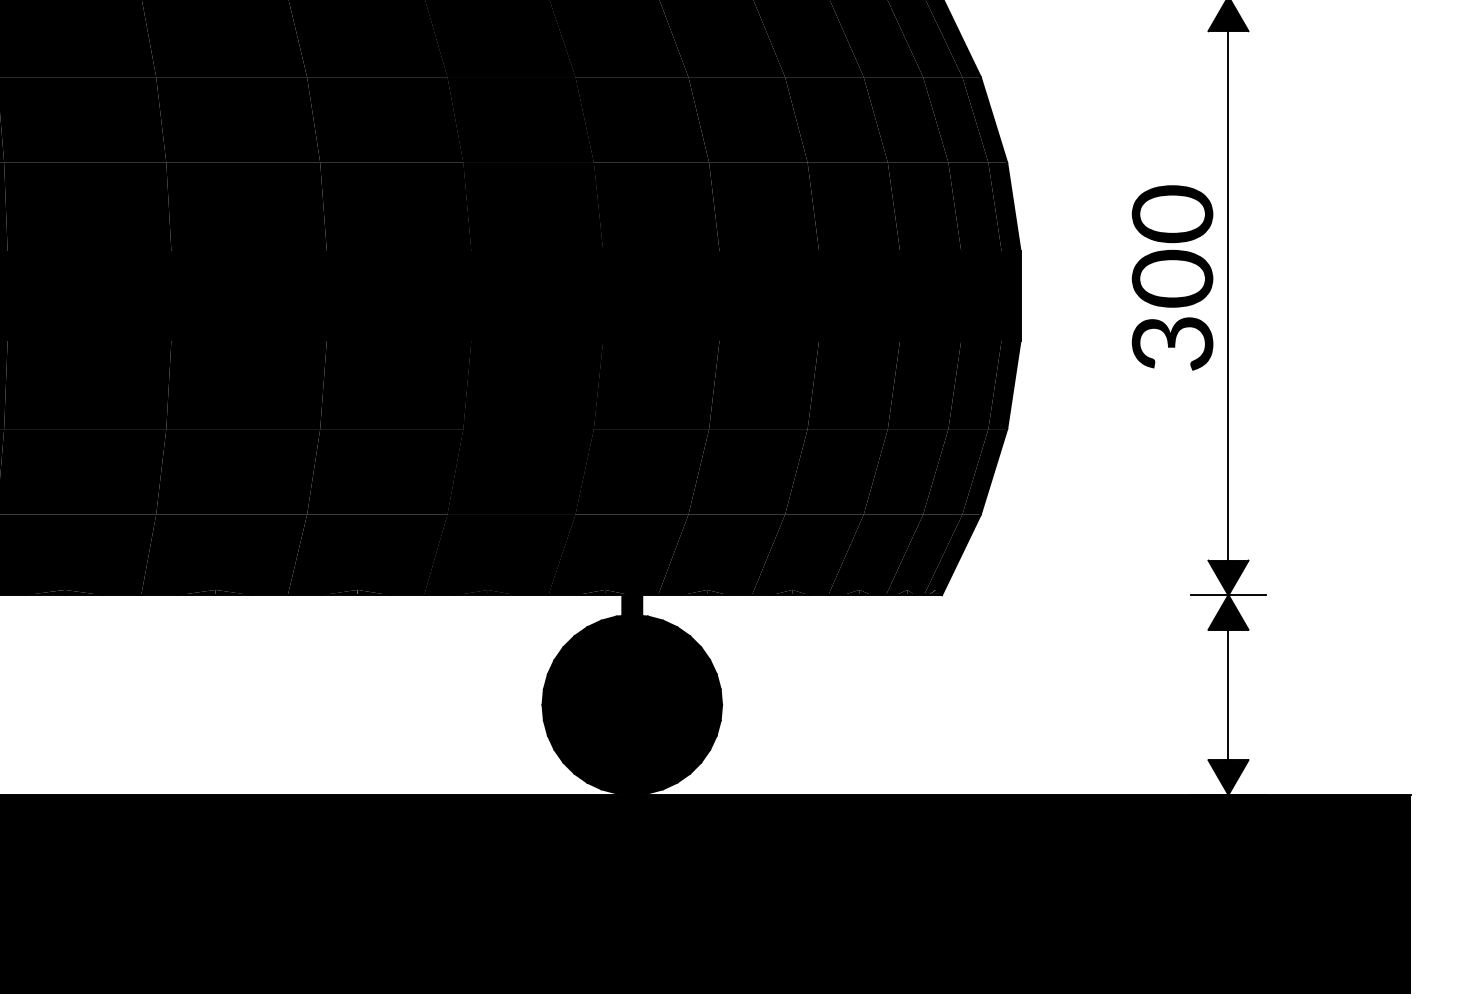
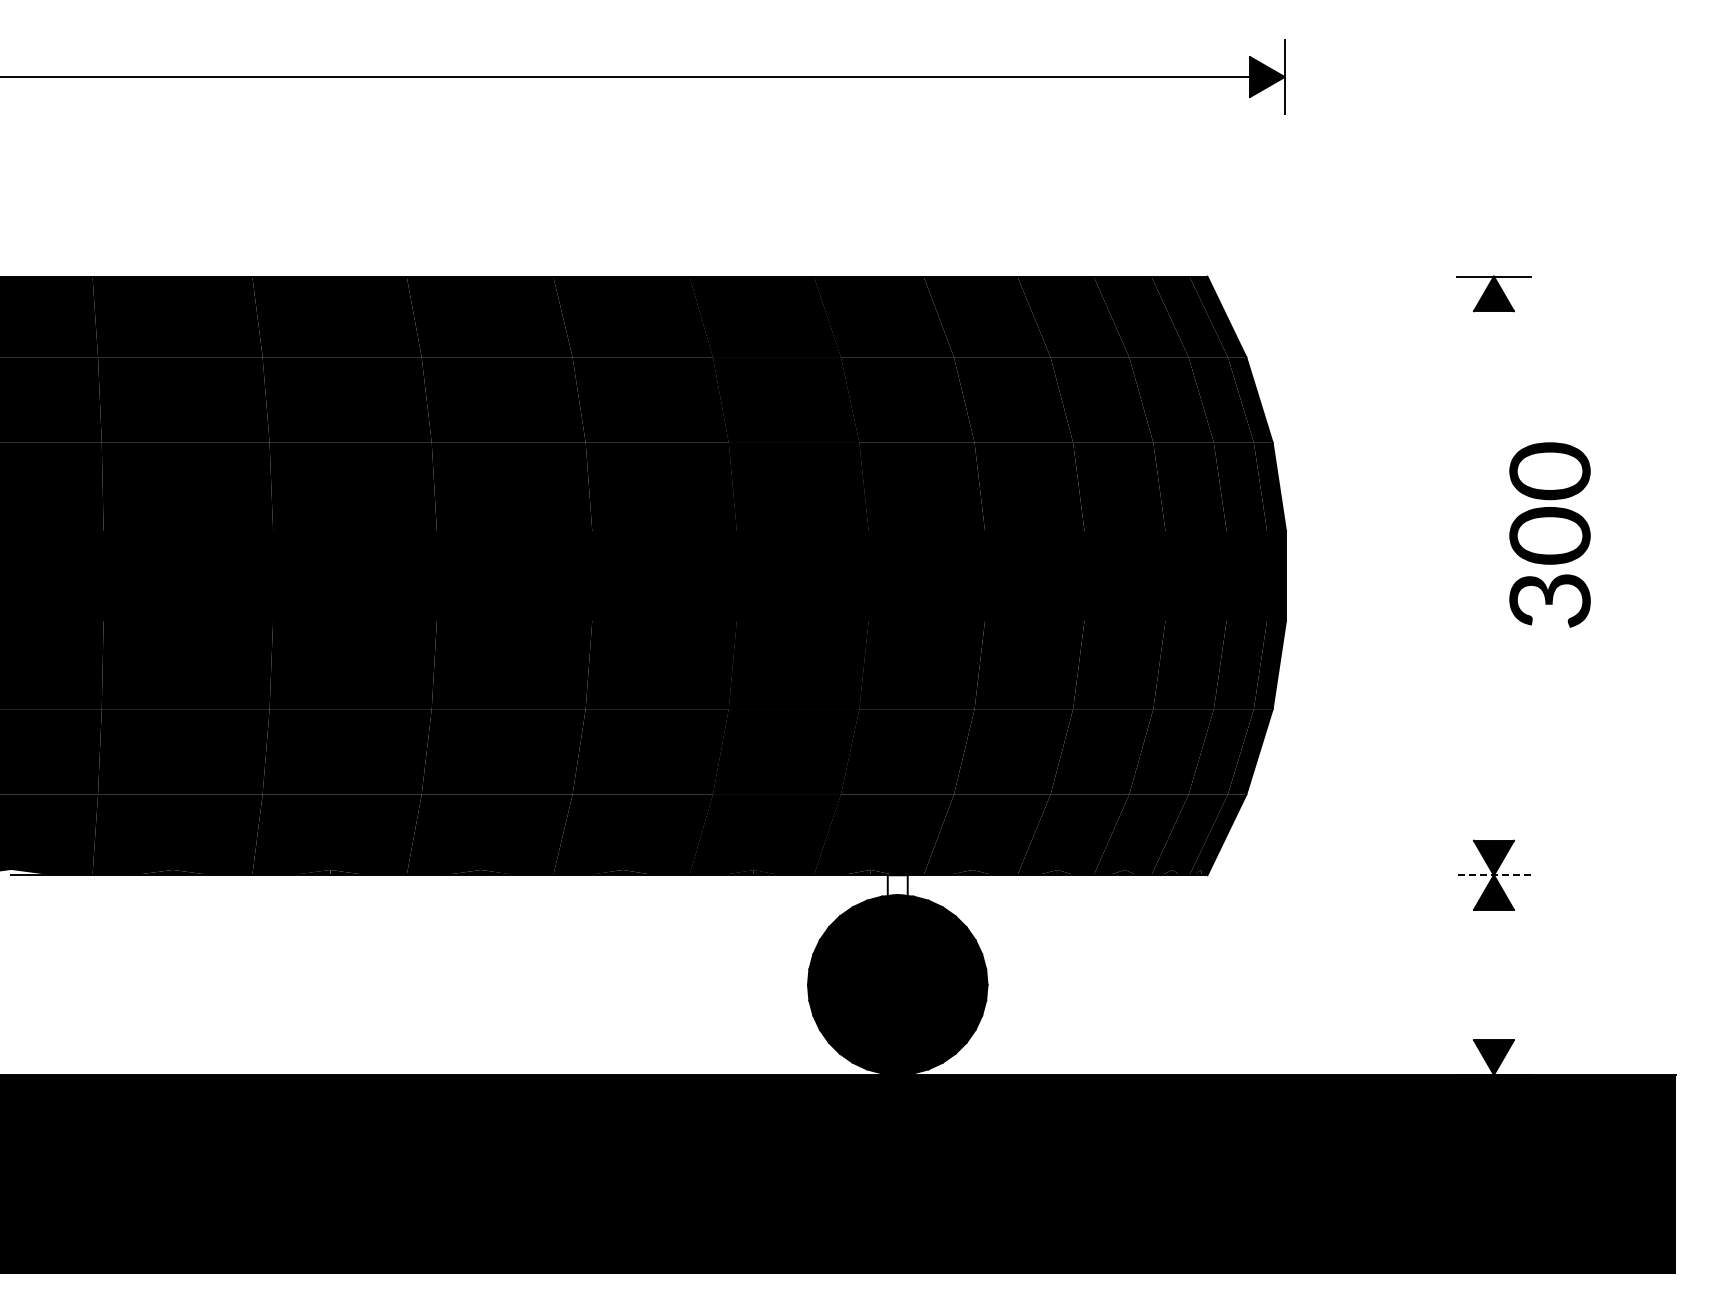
text: (1172, 277) -> (1549, 534), moved
line: (1228, 295) -> (1493, 575), removed
line: (1228, 595) -> (1493, 875), solid -> dashed
fill: (632, 605) -> (897, 885), removed
line: (1228, 694) -> (1493, 974), removed

